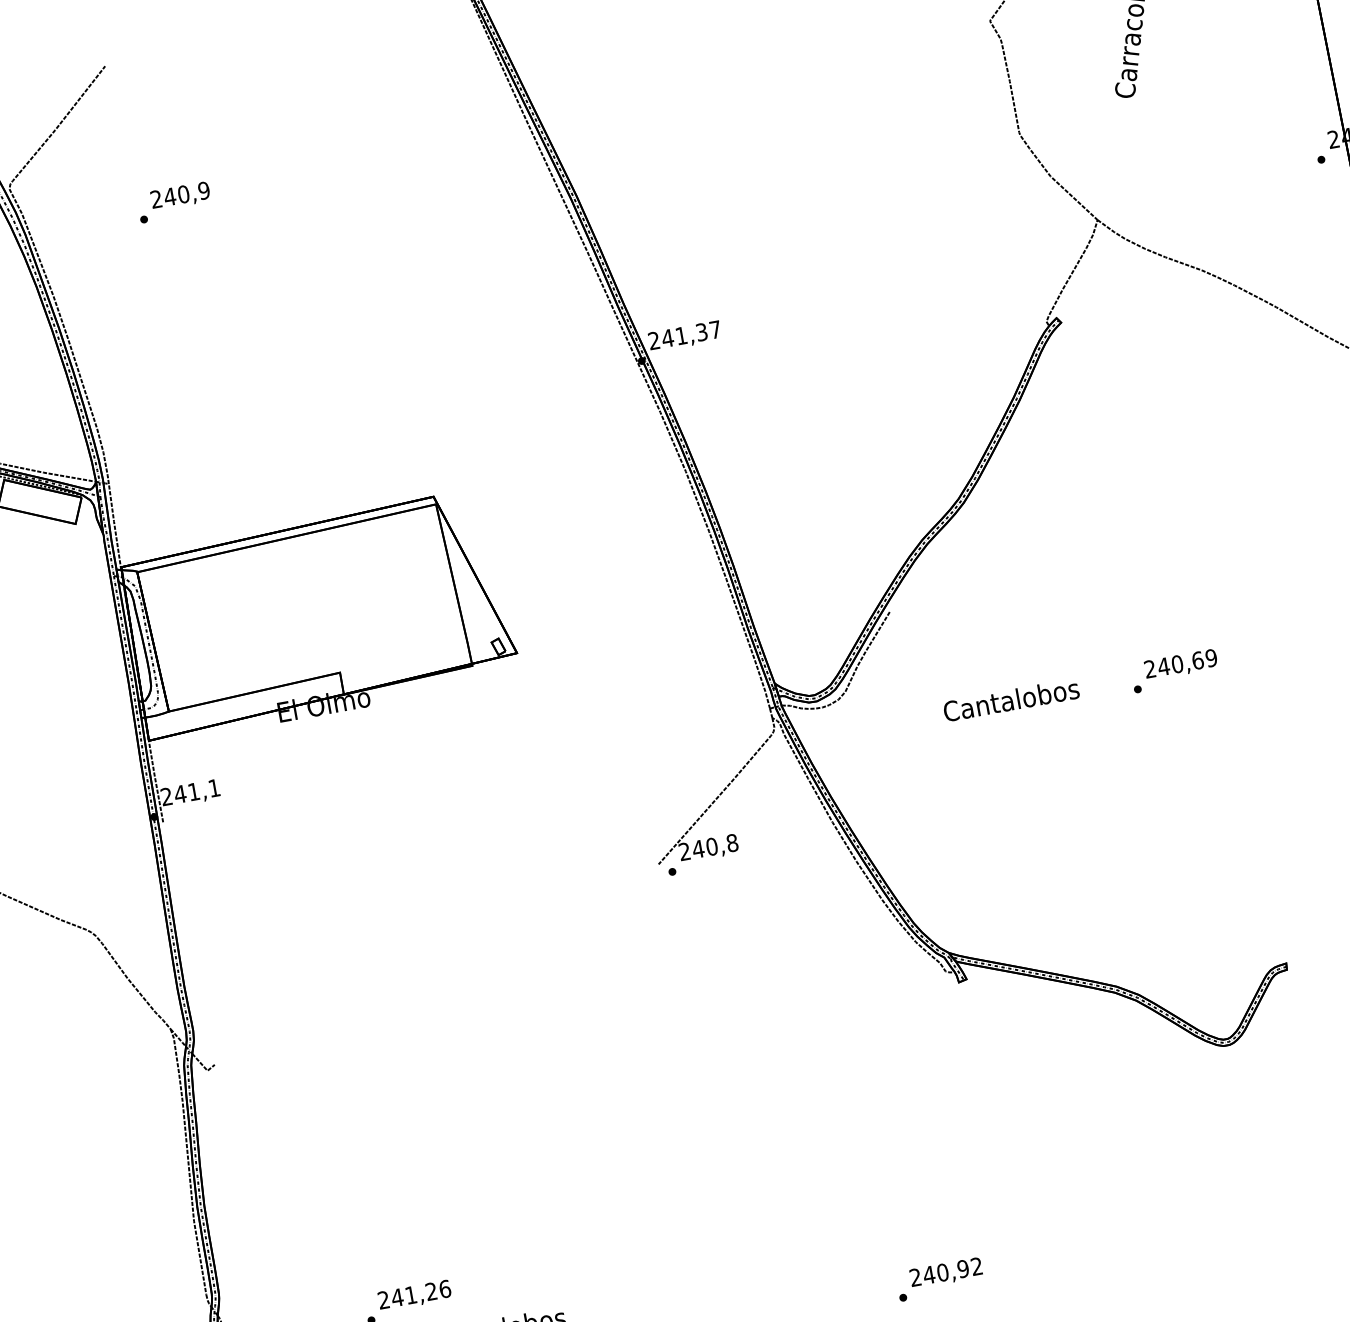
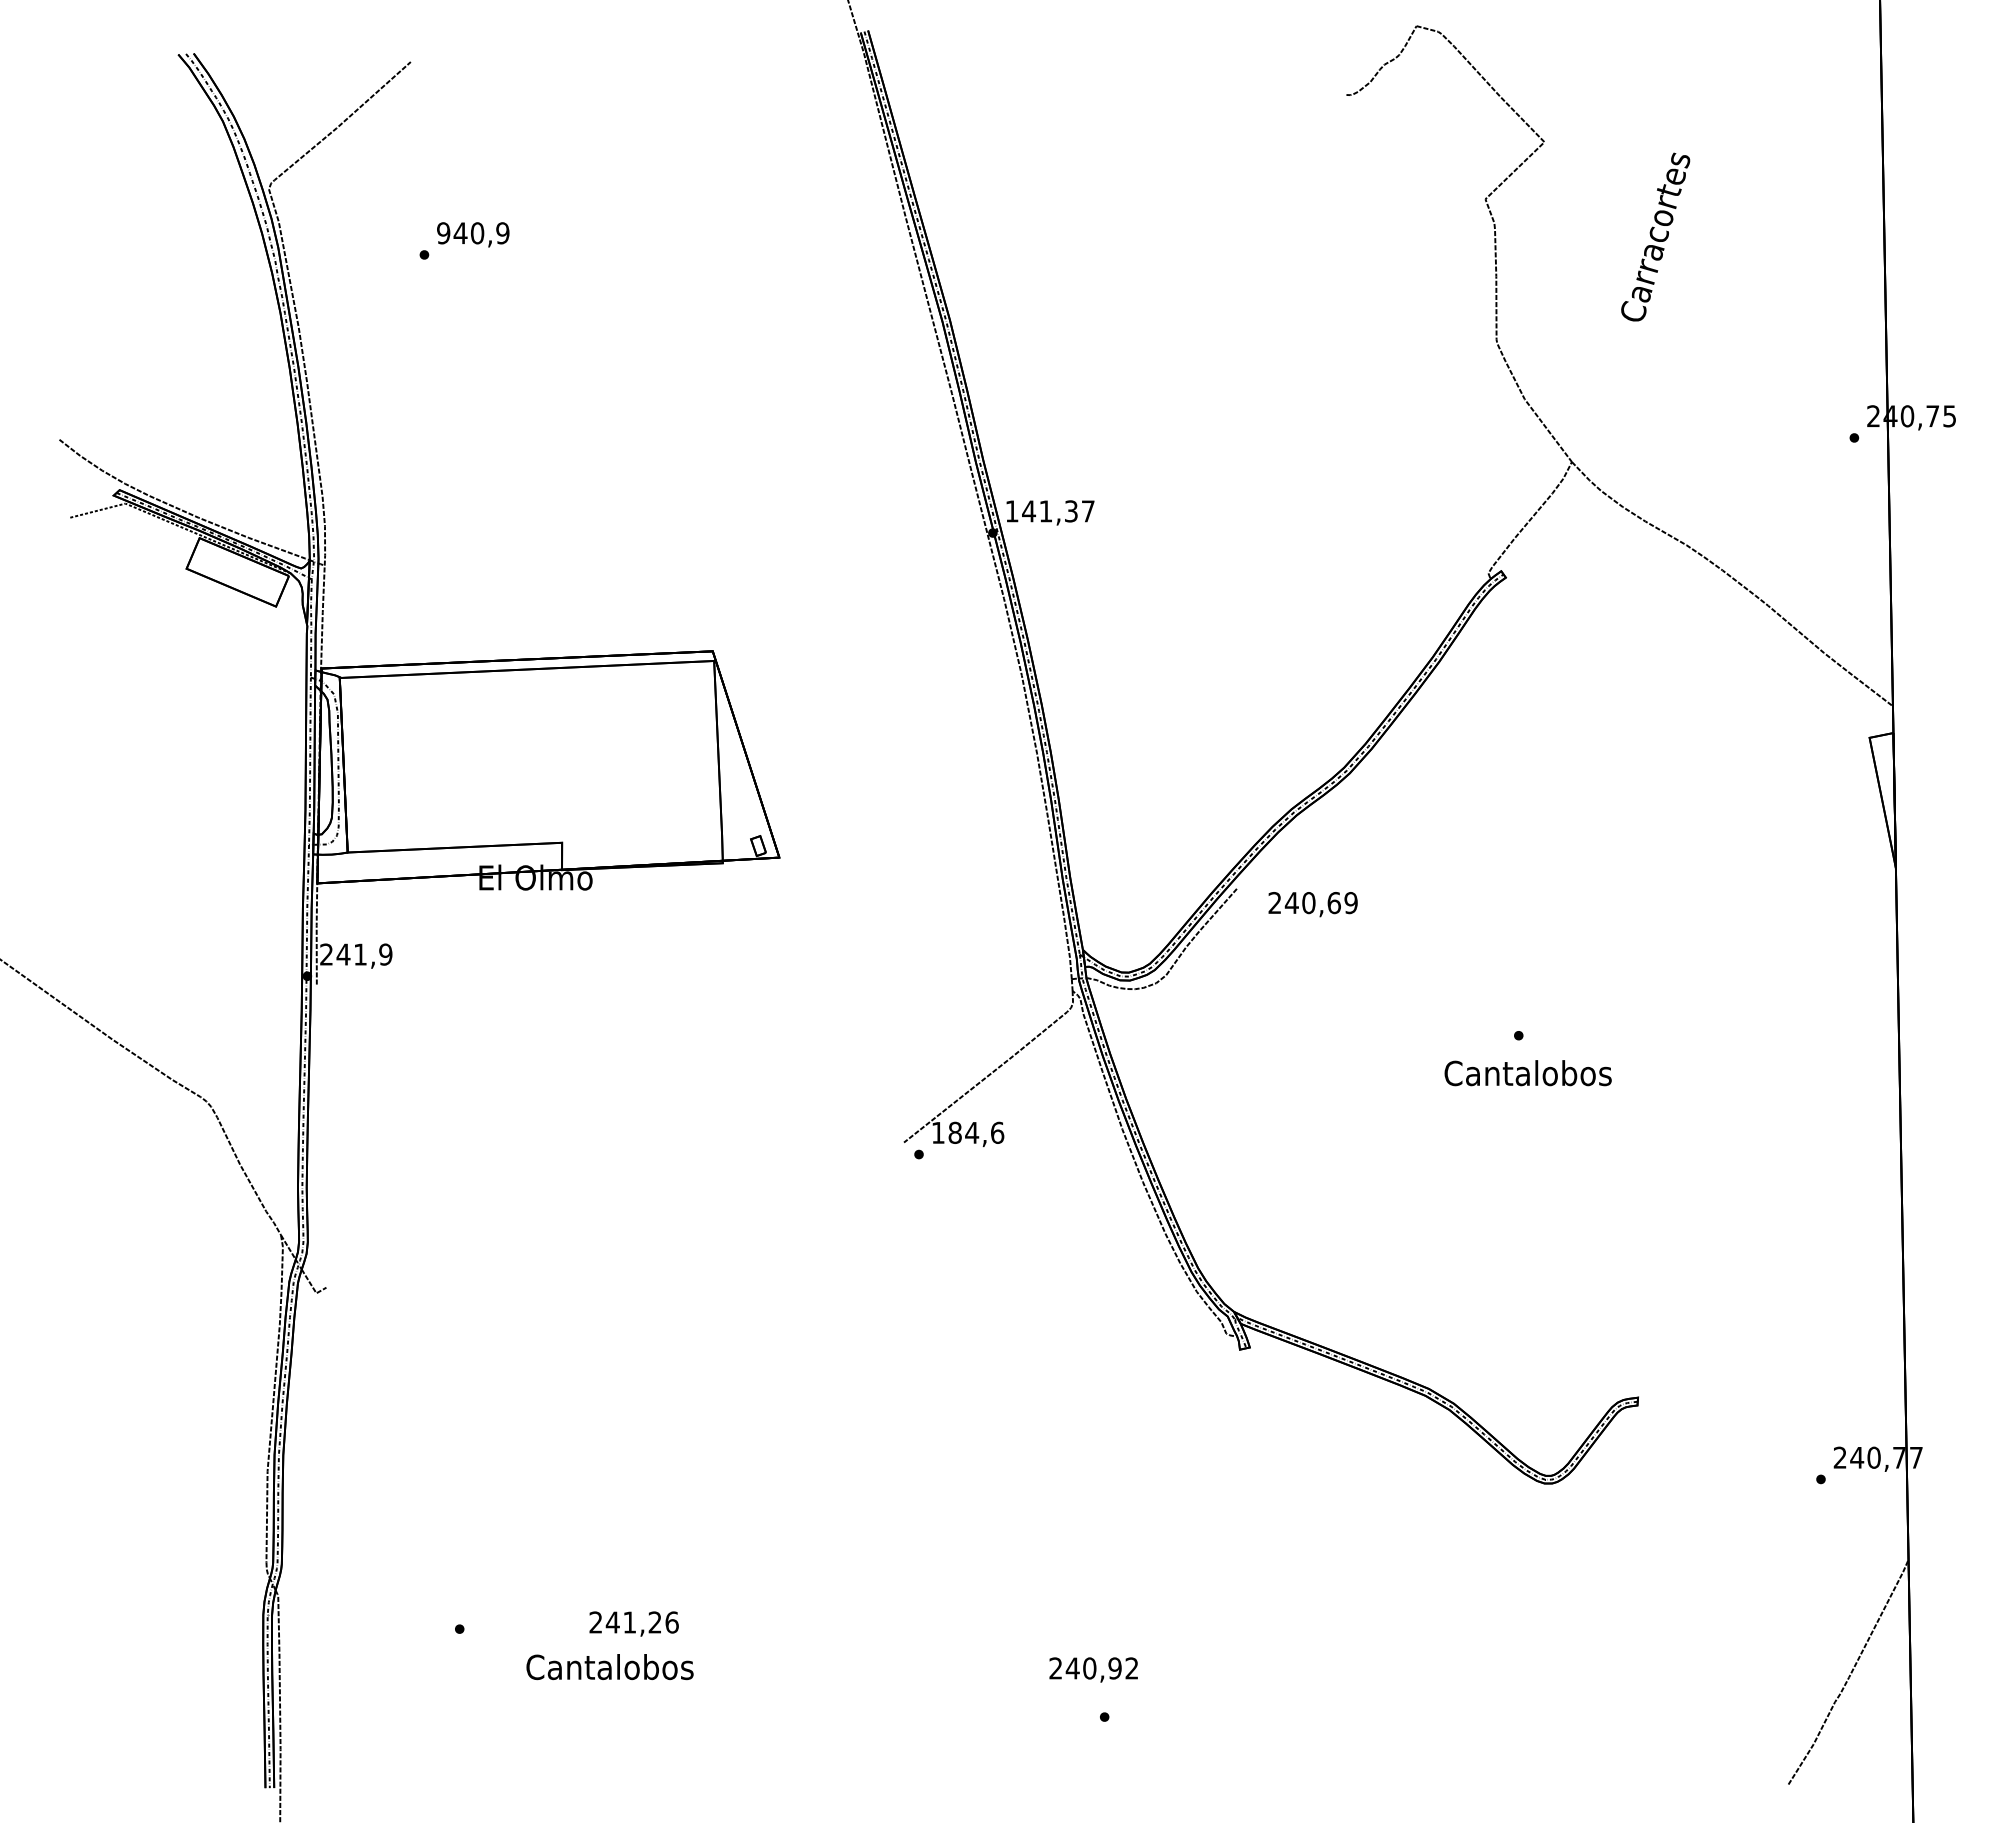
text: (156, 199) -> (443, 233), 240,9 -> 940,9
text: (653, 340) -> (1011, 511), 241,37 -> 141,37
text: (1180, 664) -> (1312, 904), moved
text: (1010, 700) -> (1527, 1073), moved
text: (214, 788) -> (385, 954), 241,1 -> 241,9
text: (708, 847) -> (967, 1132), 240,8 -> 184,6
text: (946, 1272) -> (1093, 1669), moved
text: (414, 1295) -> (633, 1623), moved

